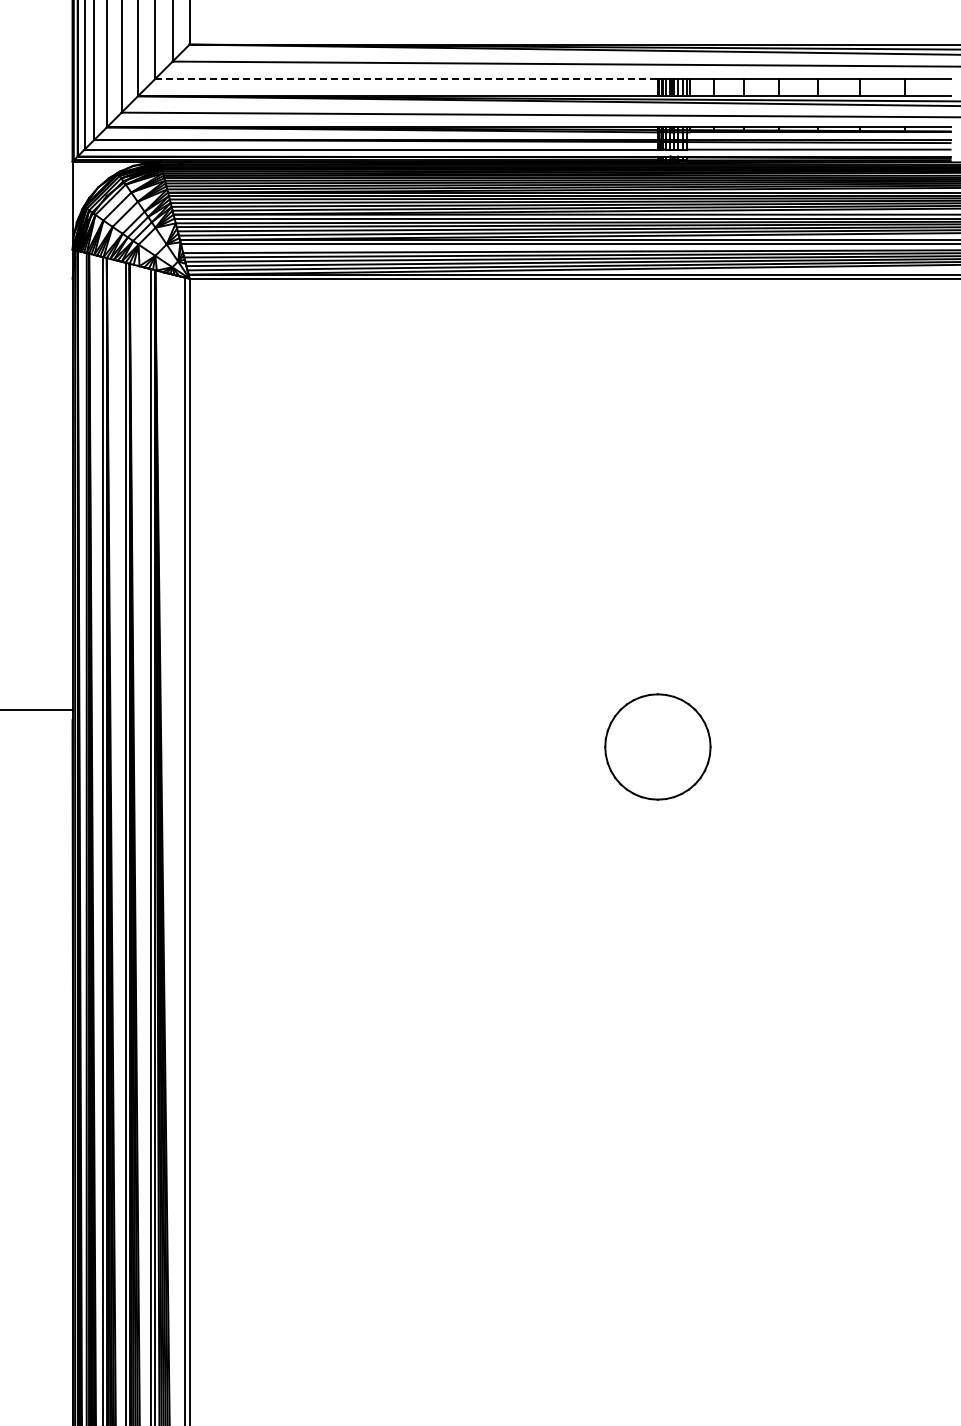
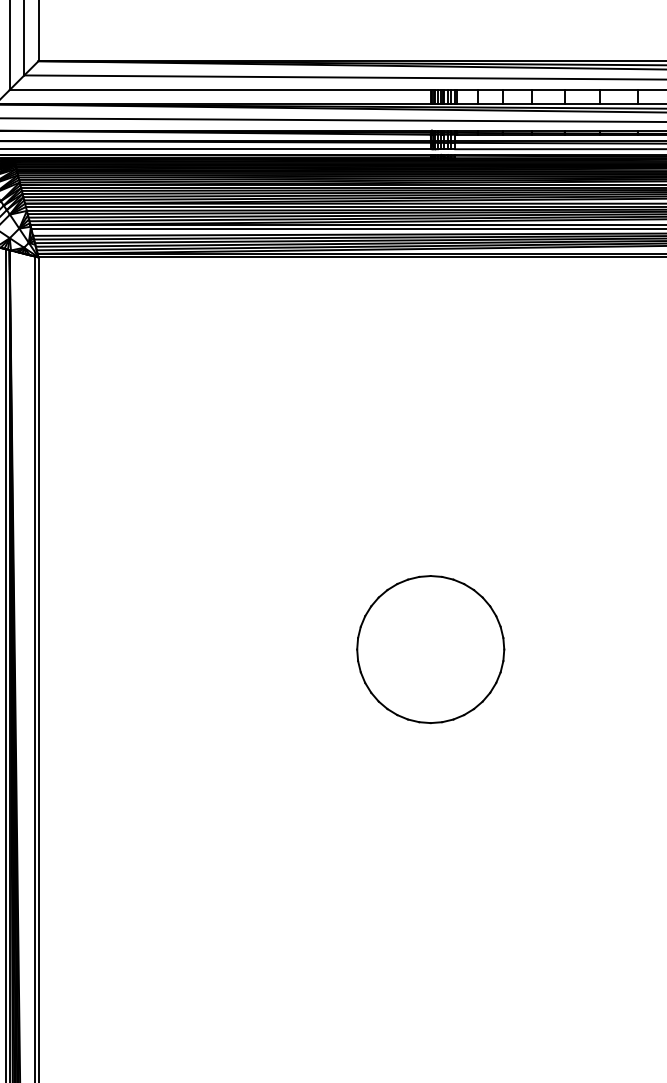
line: (407, 79) -> (221, 90), dashed -> solid
part: (657, 746) -> (430, 649), size x1.67

